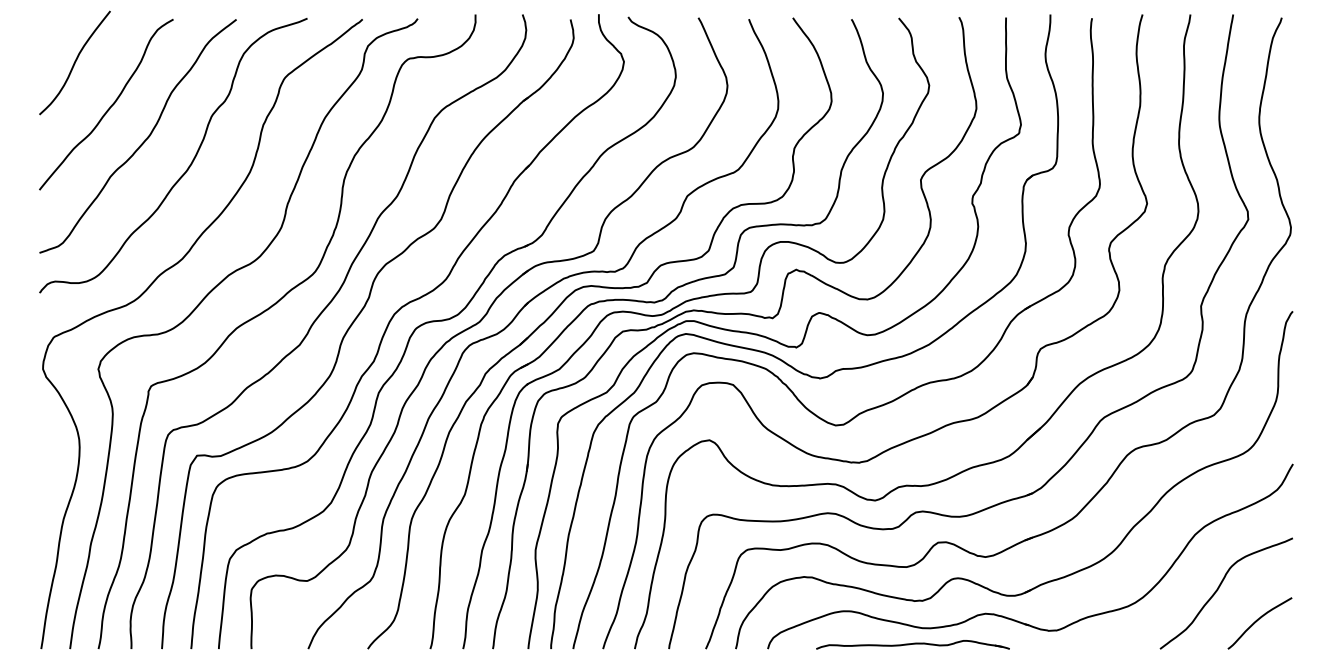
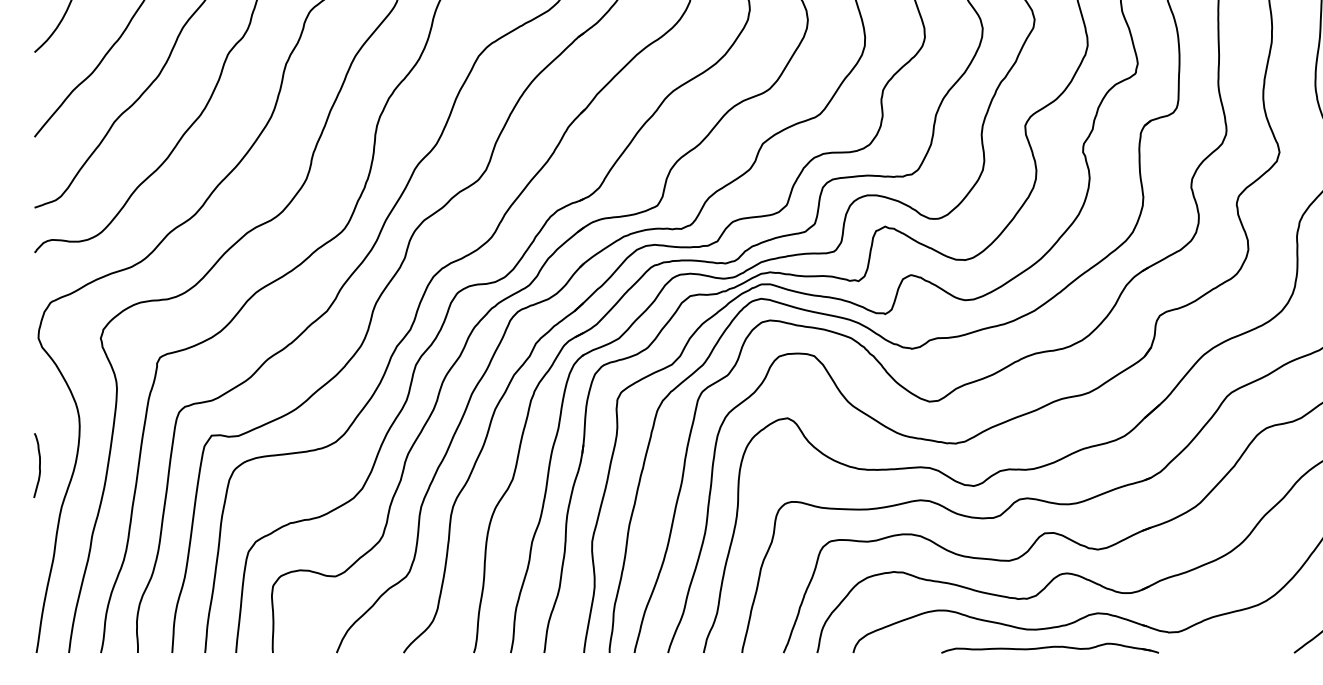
curve: (43, 482) -> (39, 465), added
part: (912, 644) -> (1049, 647), moved

